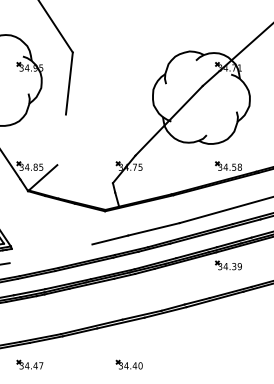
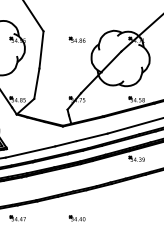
part: (127, 66) -> (76, 39), added
line: (61, 139) -> (36, 83), added
line: (51, 252) -> (30, 151), added

